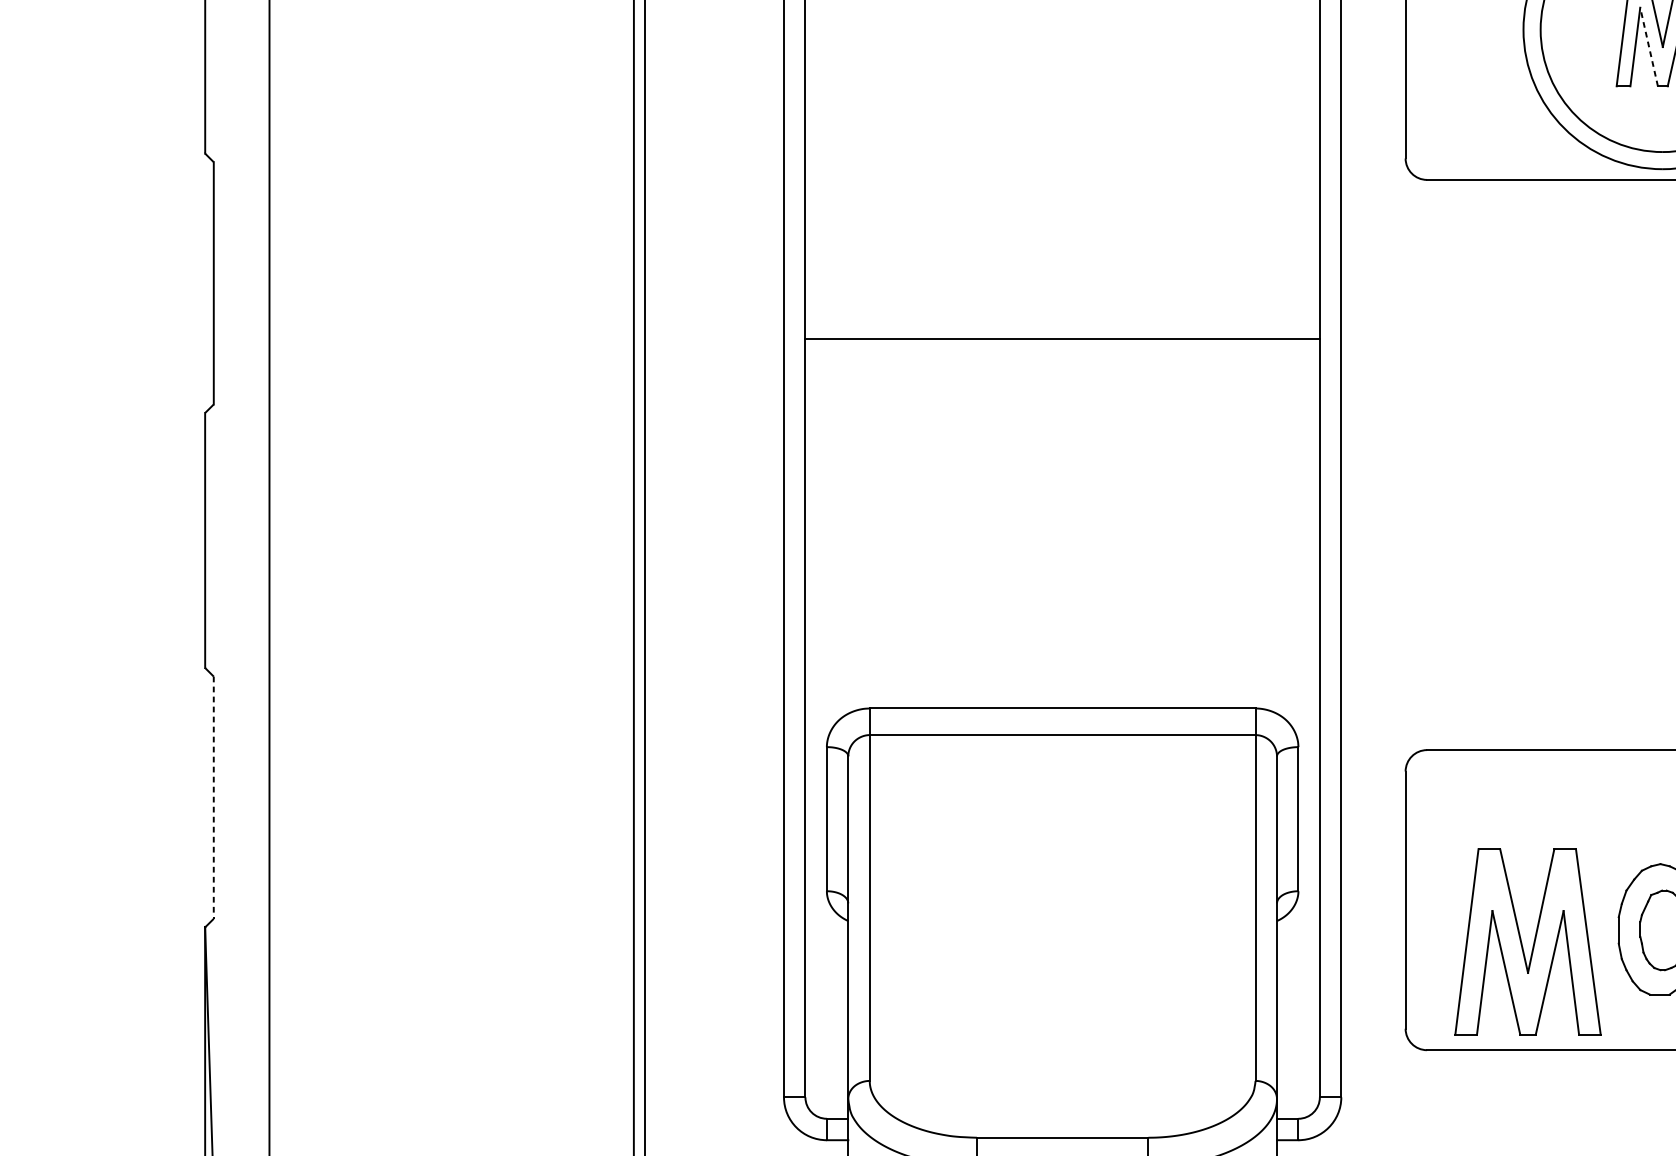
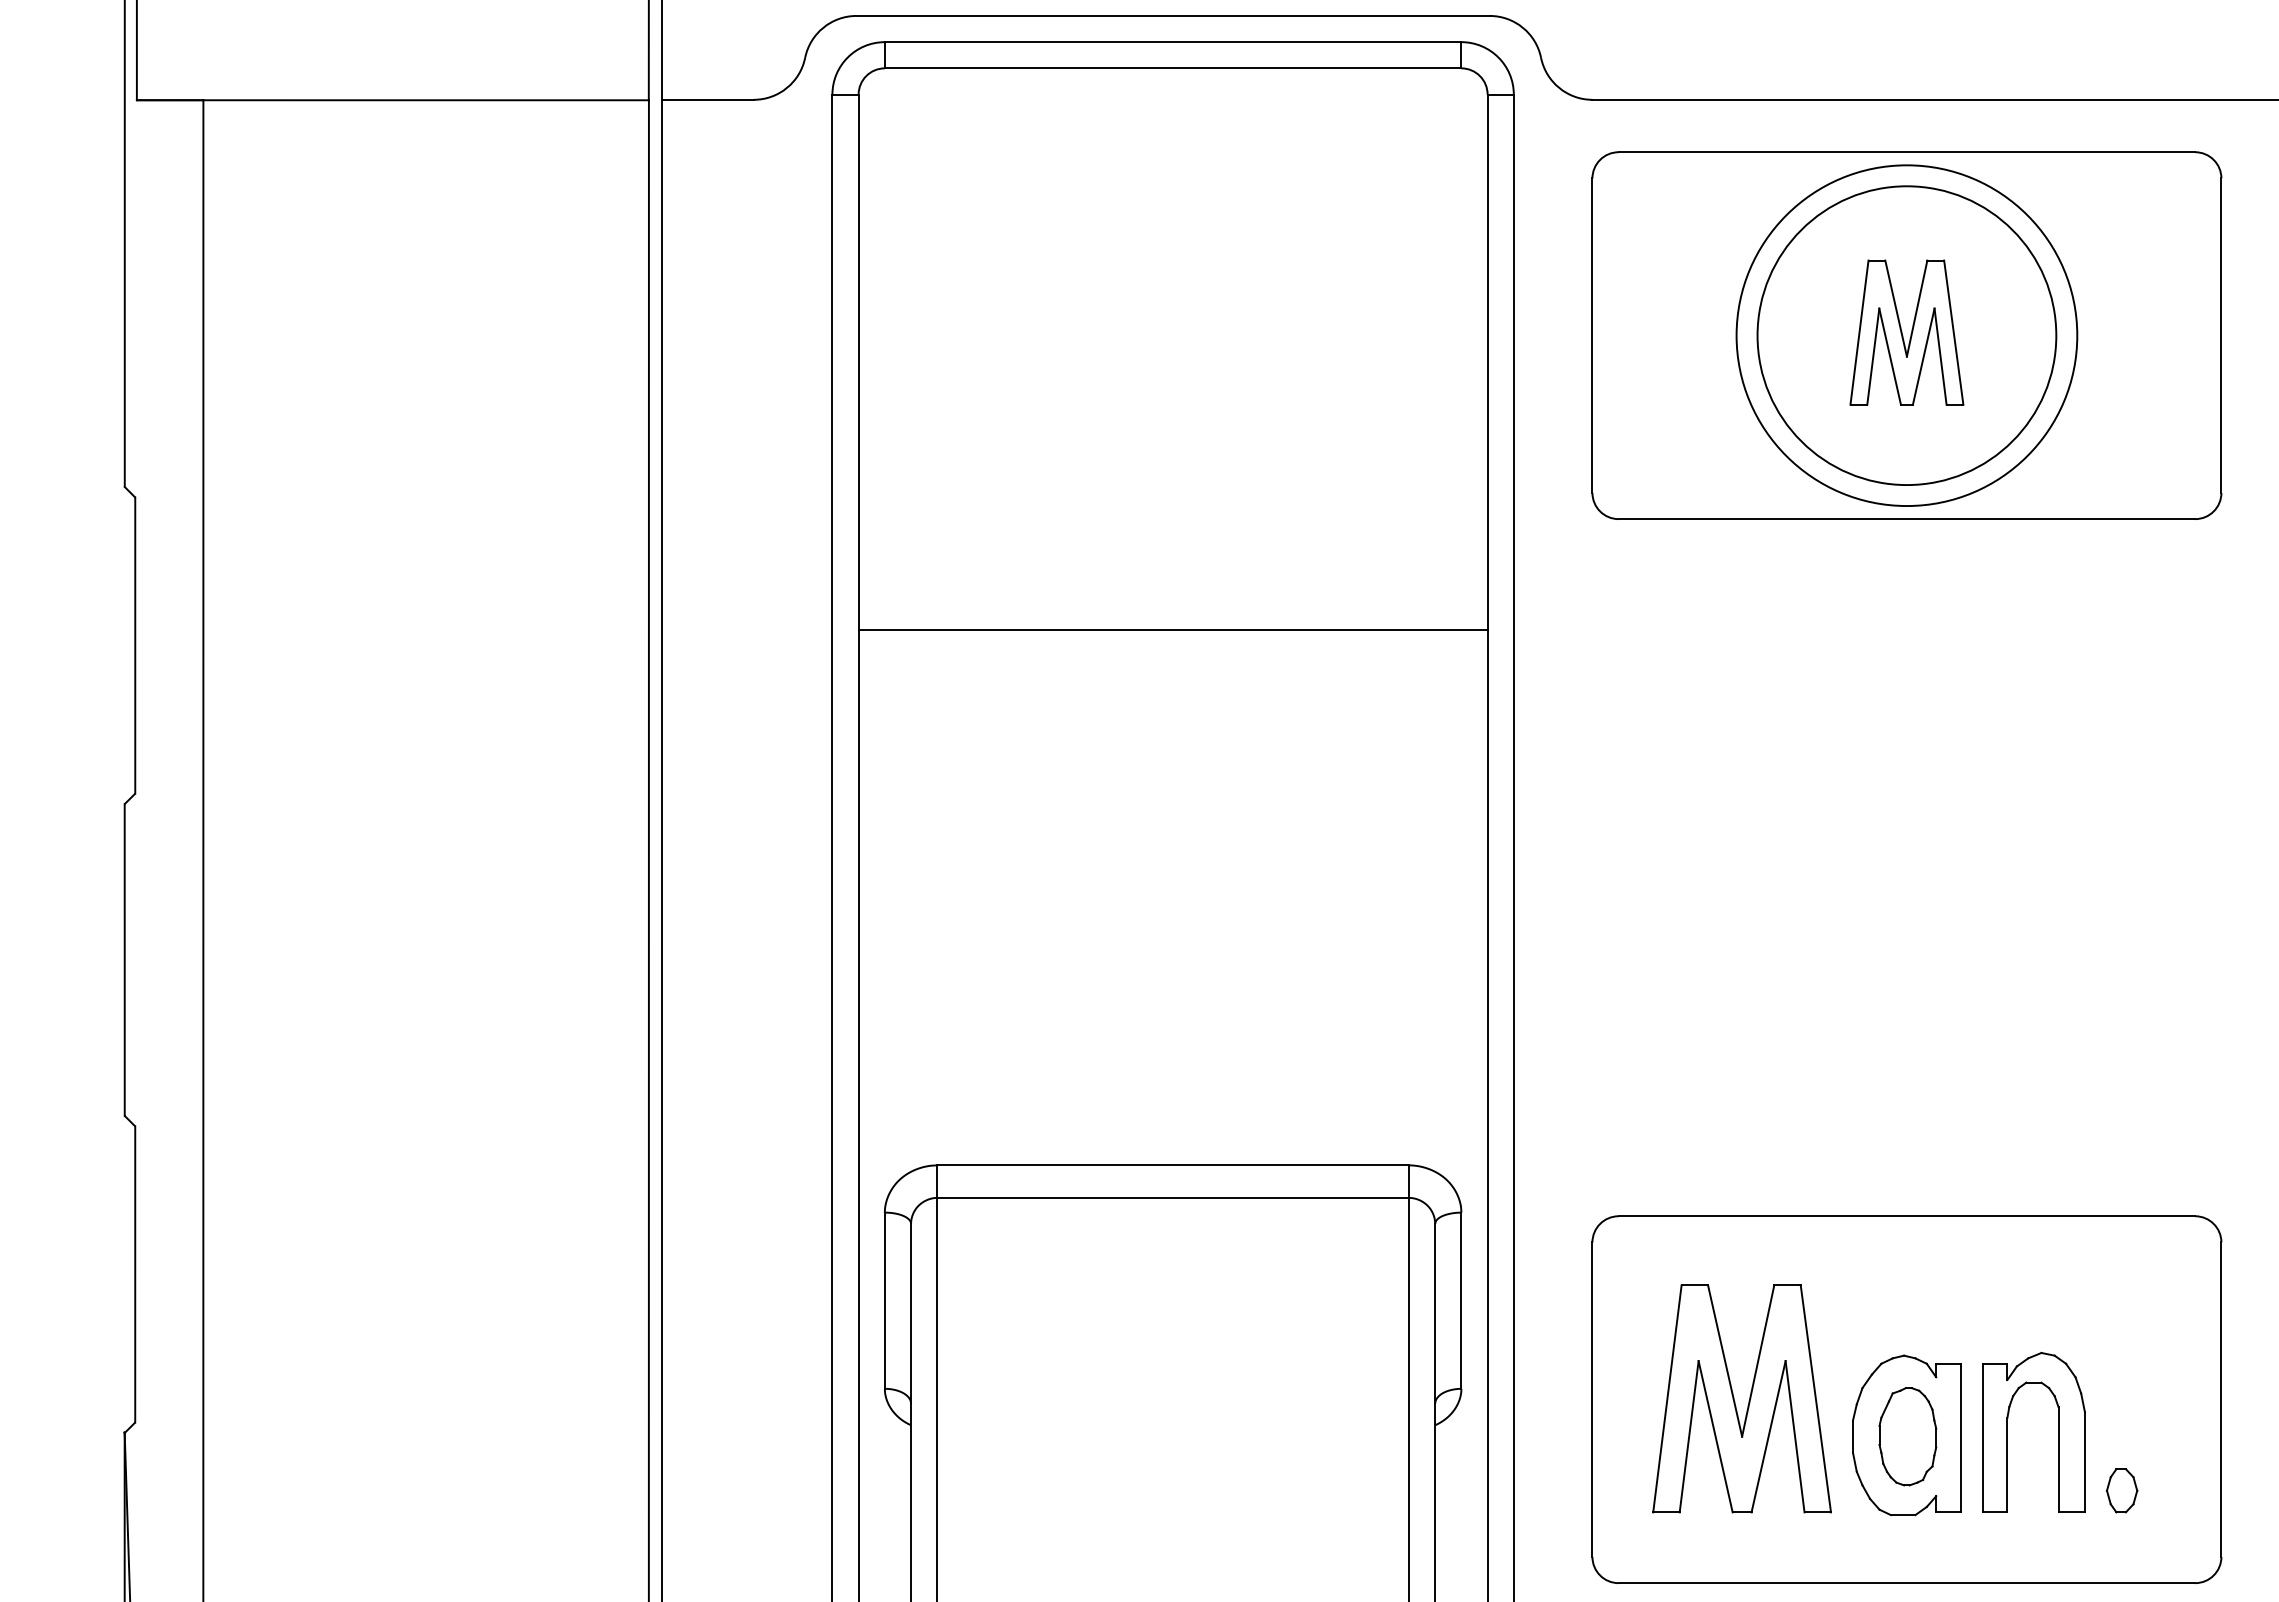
line: (1649, 46) -> (1890, 356), dashed -> solid
line: (1062, 339) -> (1172, 630), moved
line: (213, 797) -> (135, 1274), dashed -> solid
part: (1522, 944) -> (1735, 1401), moved

